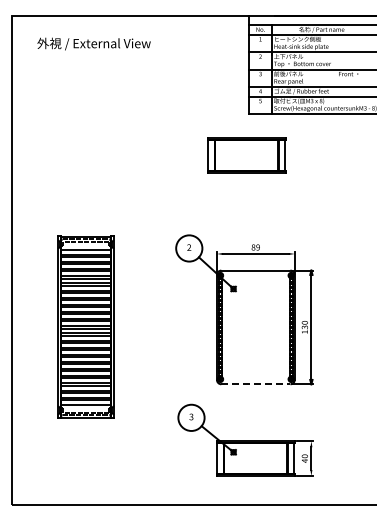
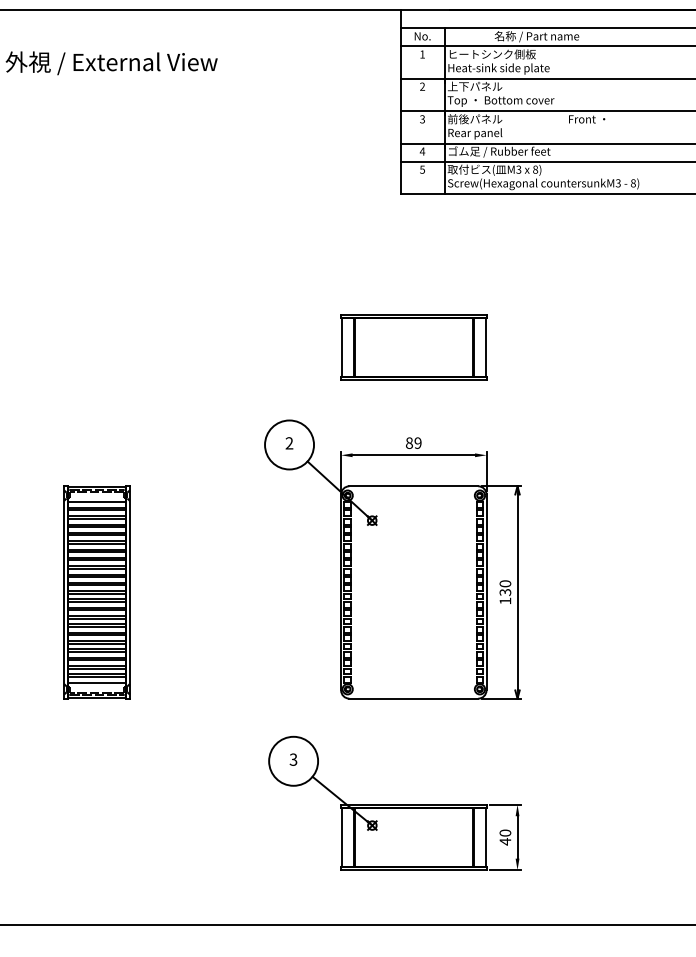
part: (246, 155) -> (413, 347), moved
part: (86, 327) -> (97, 592), size x0.62
line: (255, 384) -> (413, 699), dashed -> solid

